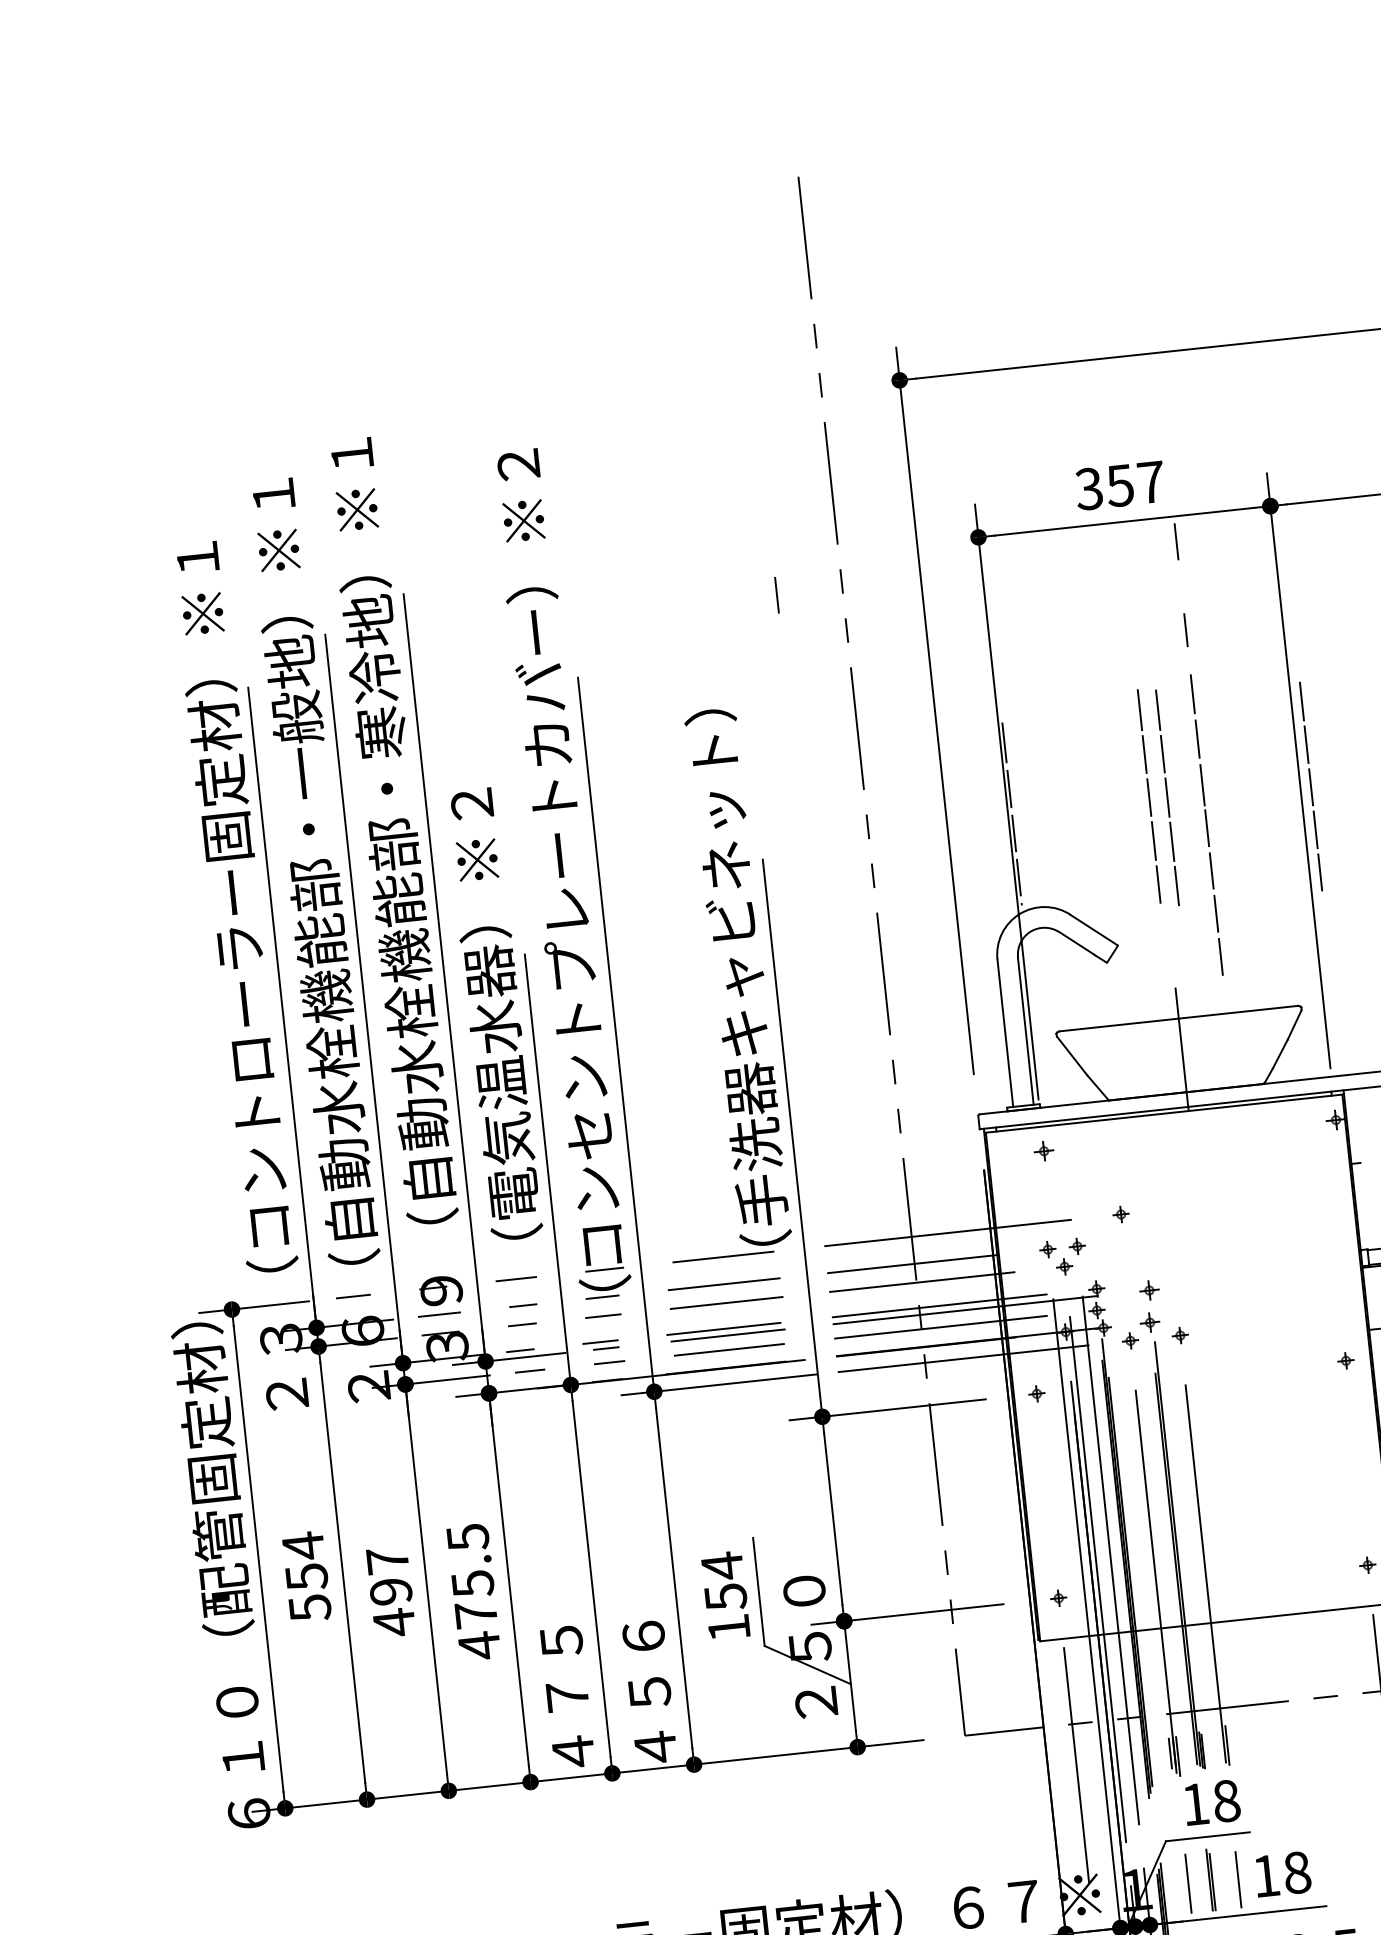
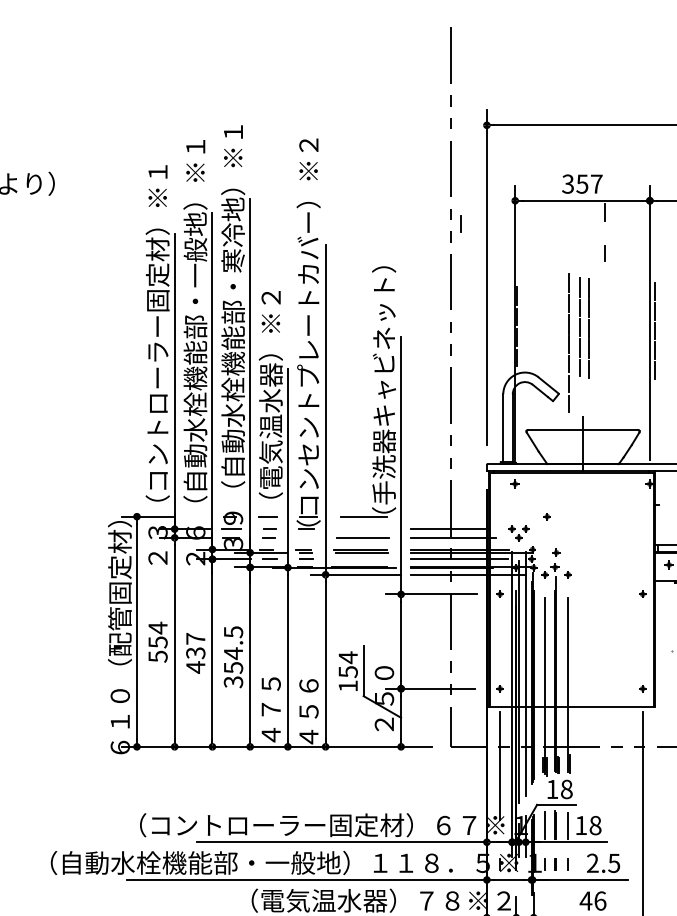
line: (774, 593) -> (460, 223), moved
line: (1204, 823) -> (568, 342), moved
line: (948, 1232) -> (467, 516), removed
line: (723, 1285) -> (362, 529), removed
line: (352, 1296) -> (192, 516), removed
line: (601, 1315) -> (305, 537), removed
line: (728, 1350) -> (361, 559), removed
text: (390, 1592) -> (195, 653), 497 -> 437
text: (476, 1614) -> (233, 667), 475.5 -> 354.5

